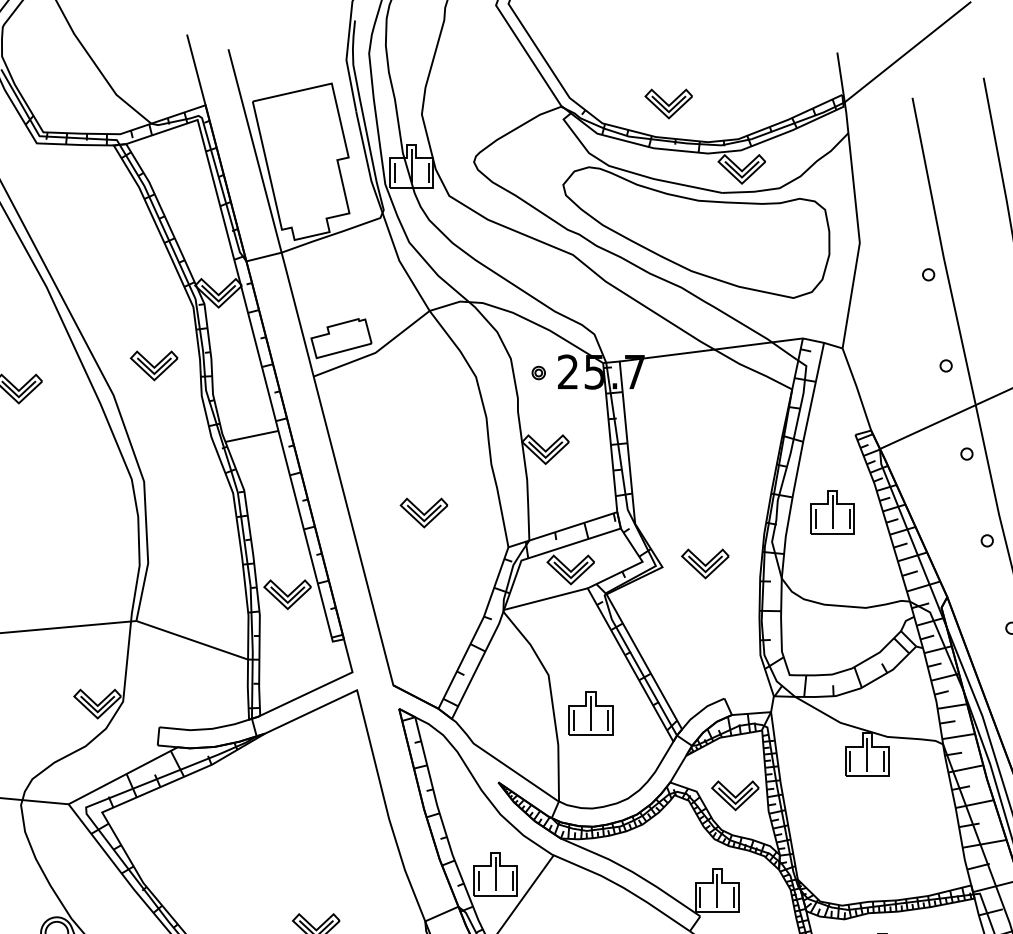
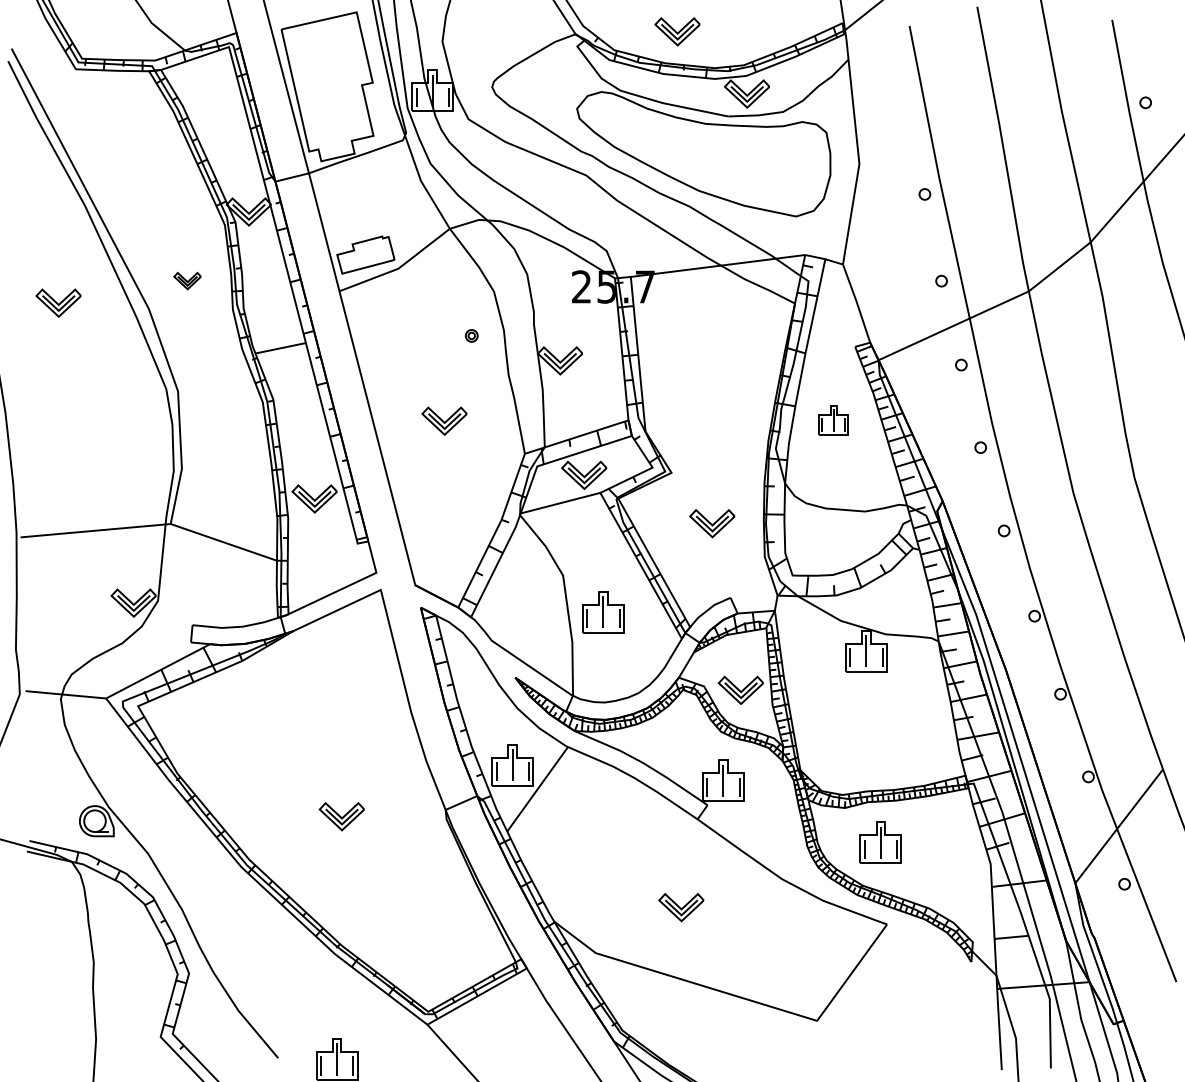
part: (154, 365) -> (187, 280), size x0.6
part: (538, 372) -> (471, 335), moved
part: (832, 512) -> (833, 420), size x0.7
part: (705, 563) -> (712, 523), moved

